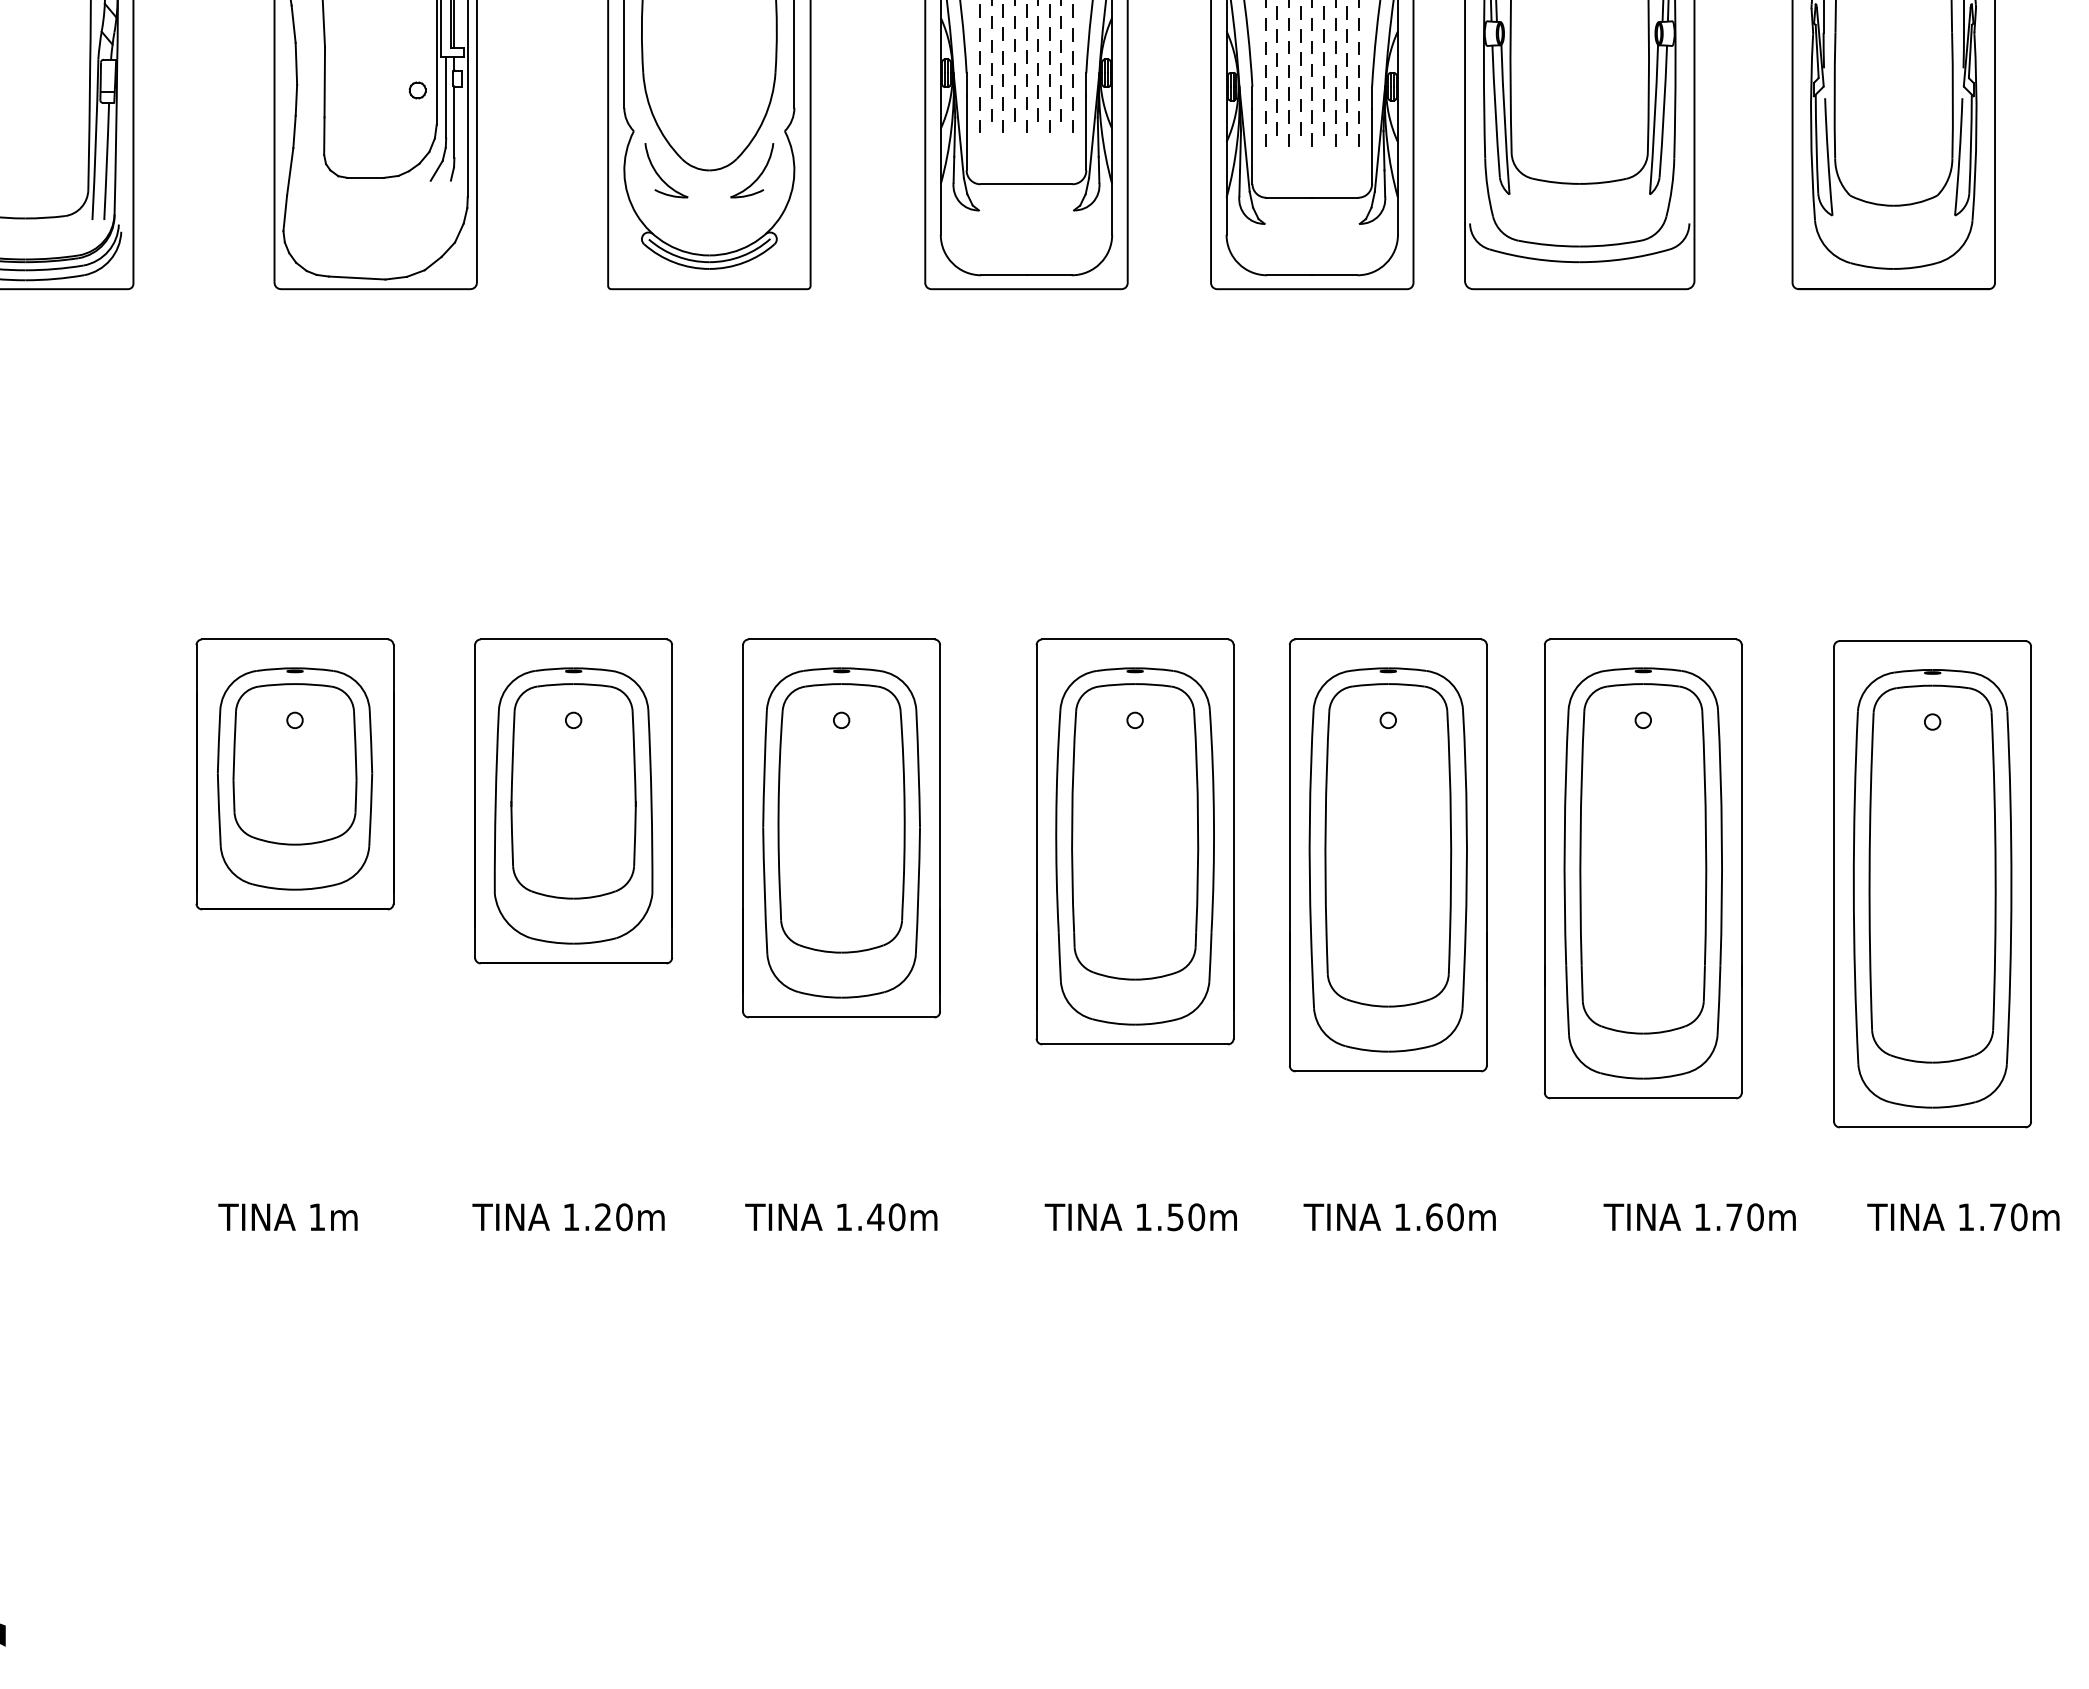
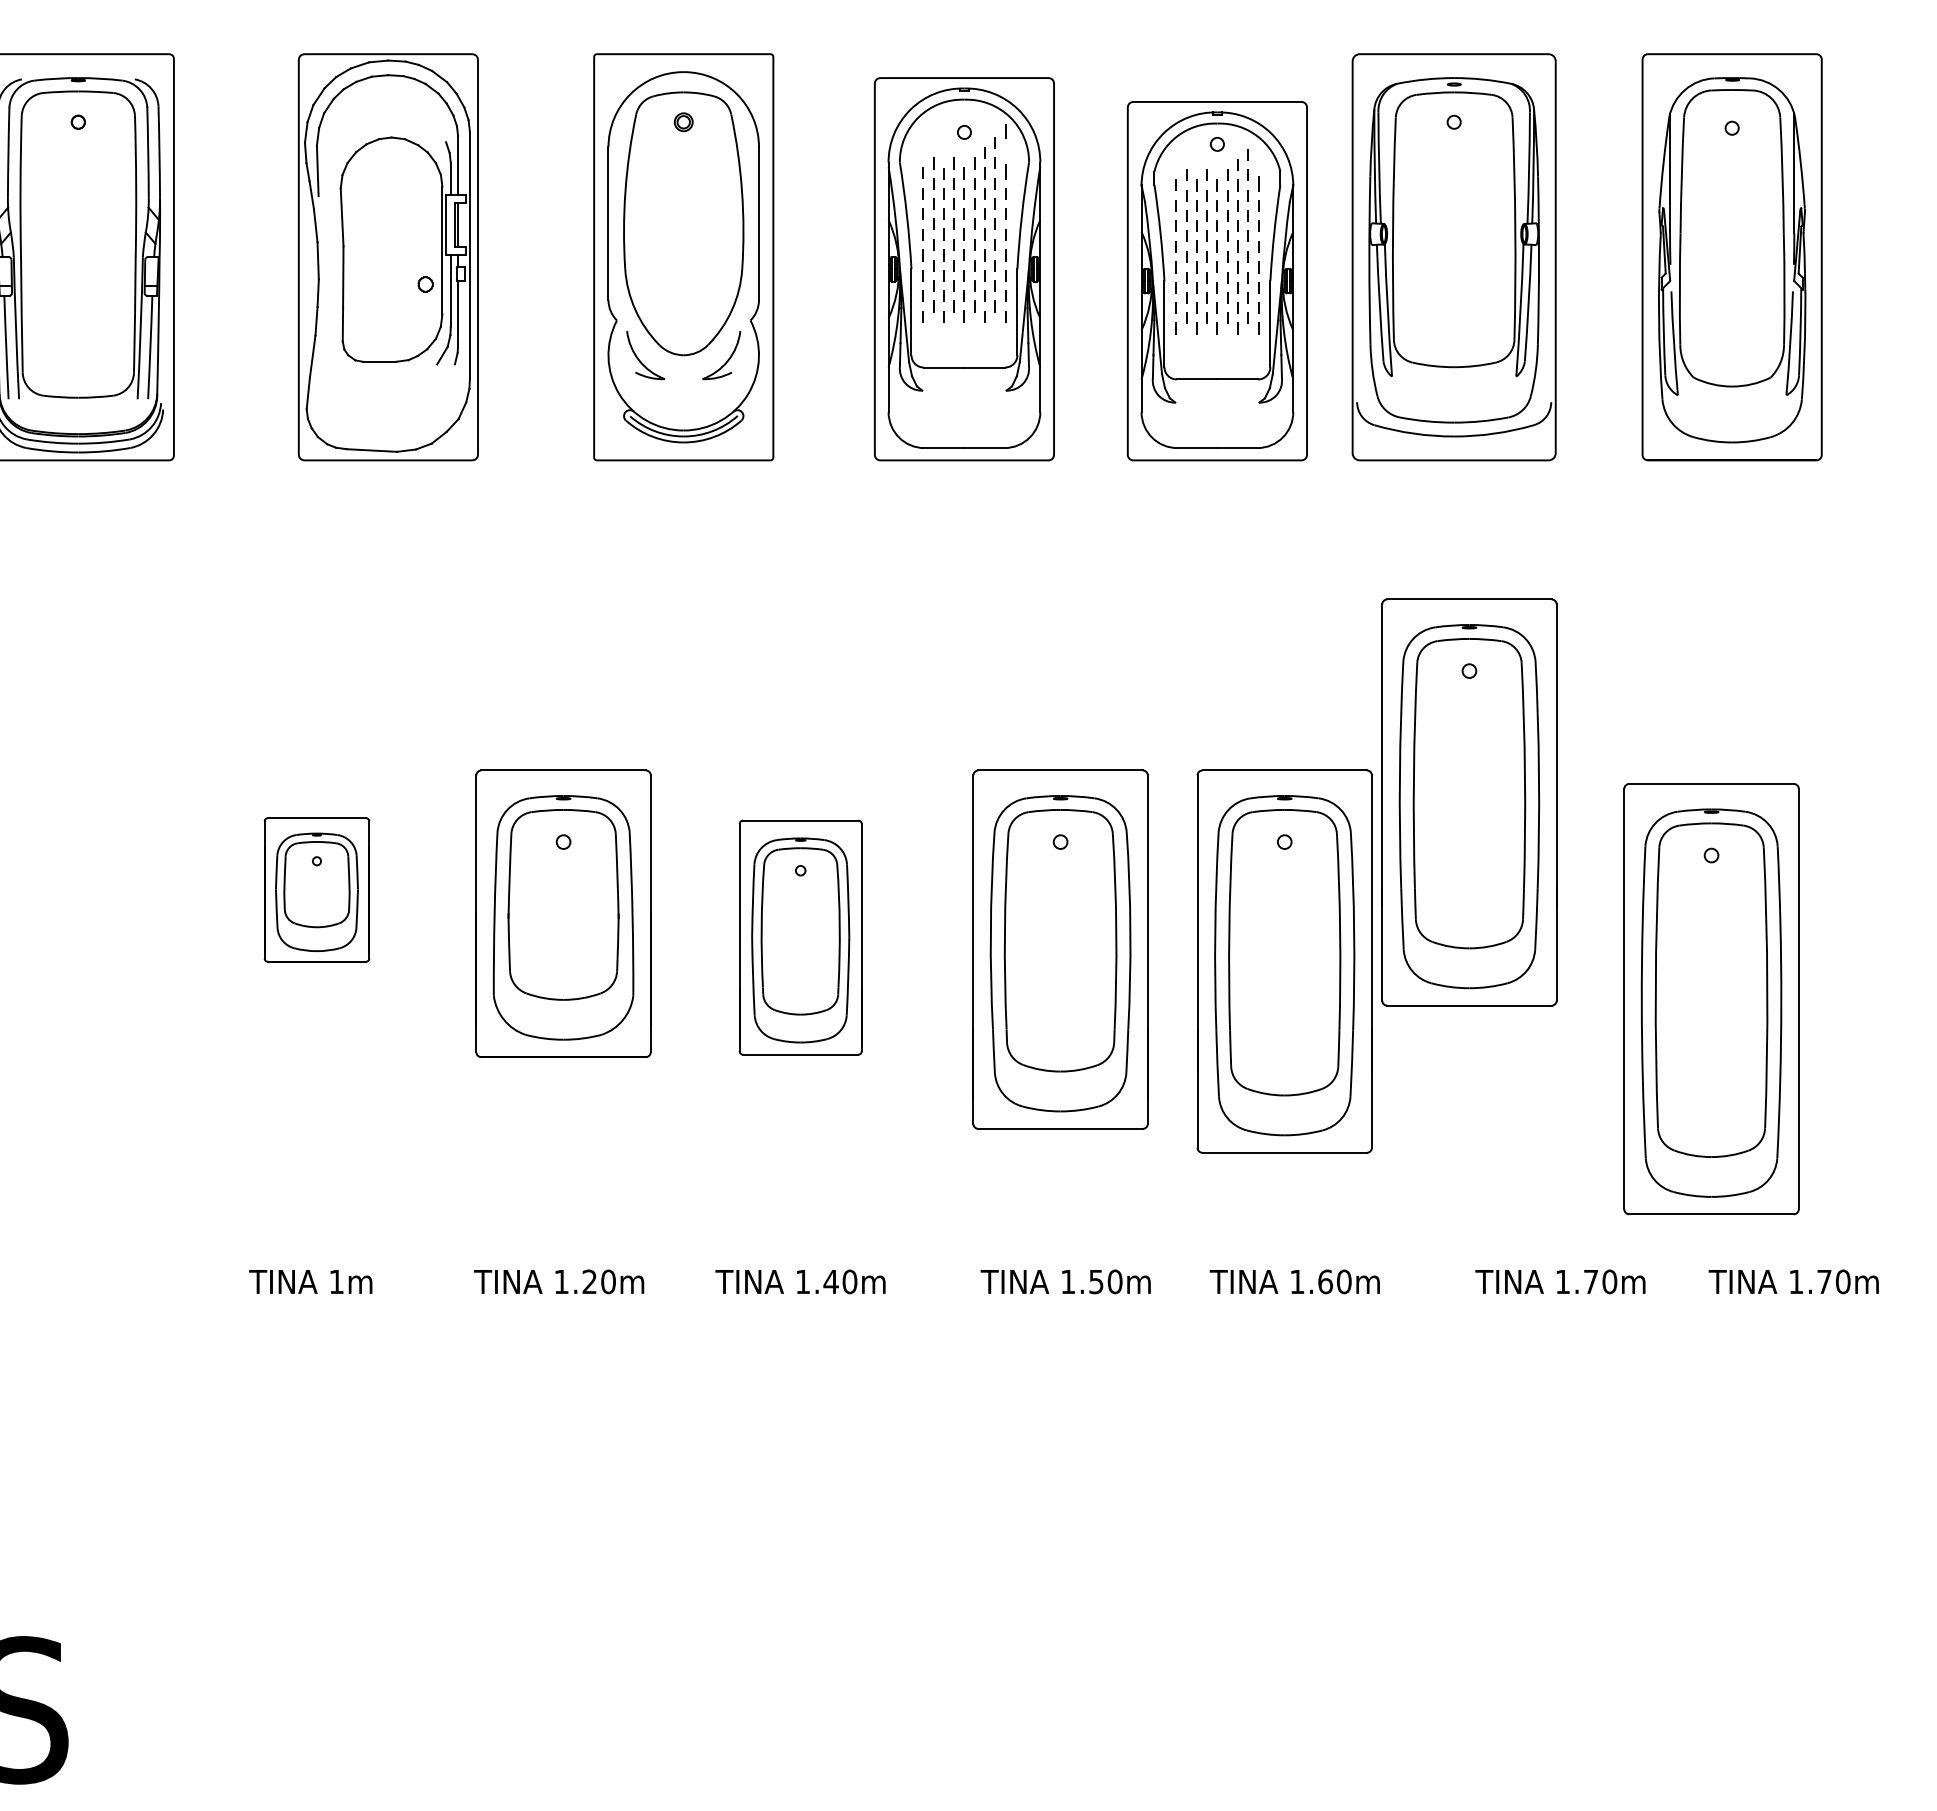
part: (294, 773) -> (316, 889), size x0.6
part: (841, 828) -> (800, 937), size x0.7
part: (1643, 868) -> (1469, 802), moved
part: (1932, 884) -> (1711, 999), moved

